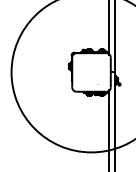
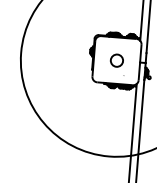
circle: (91, 72) -> (116, 60), added

